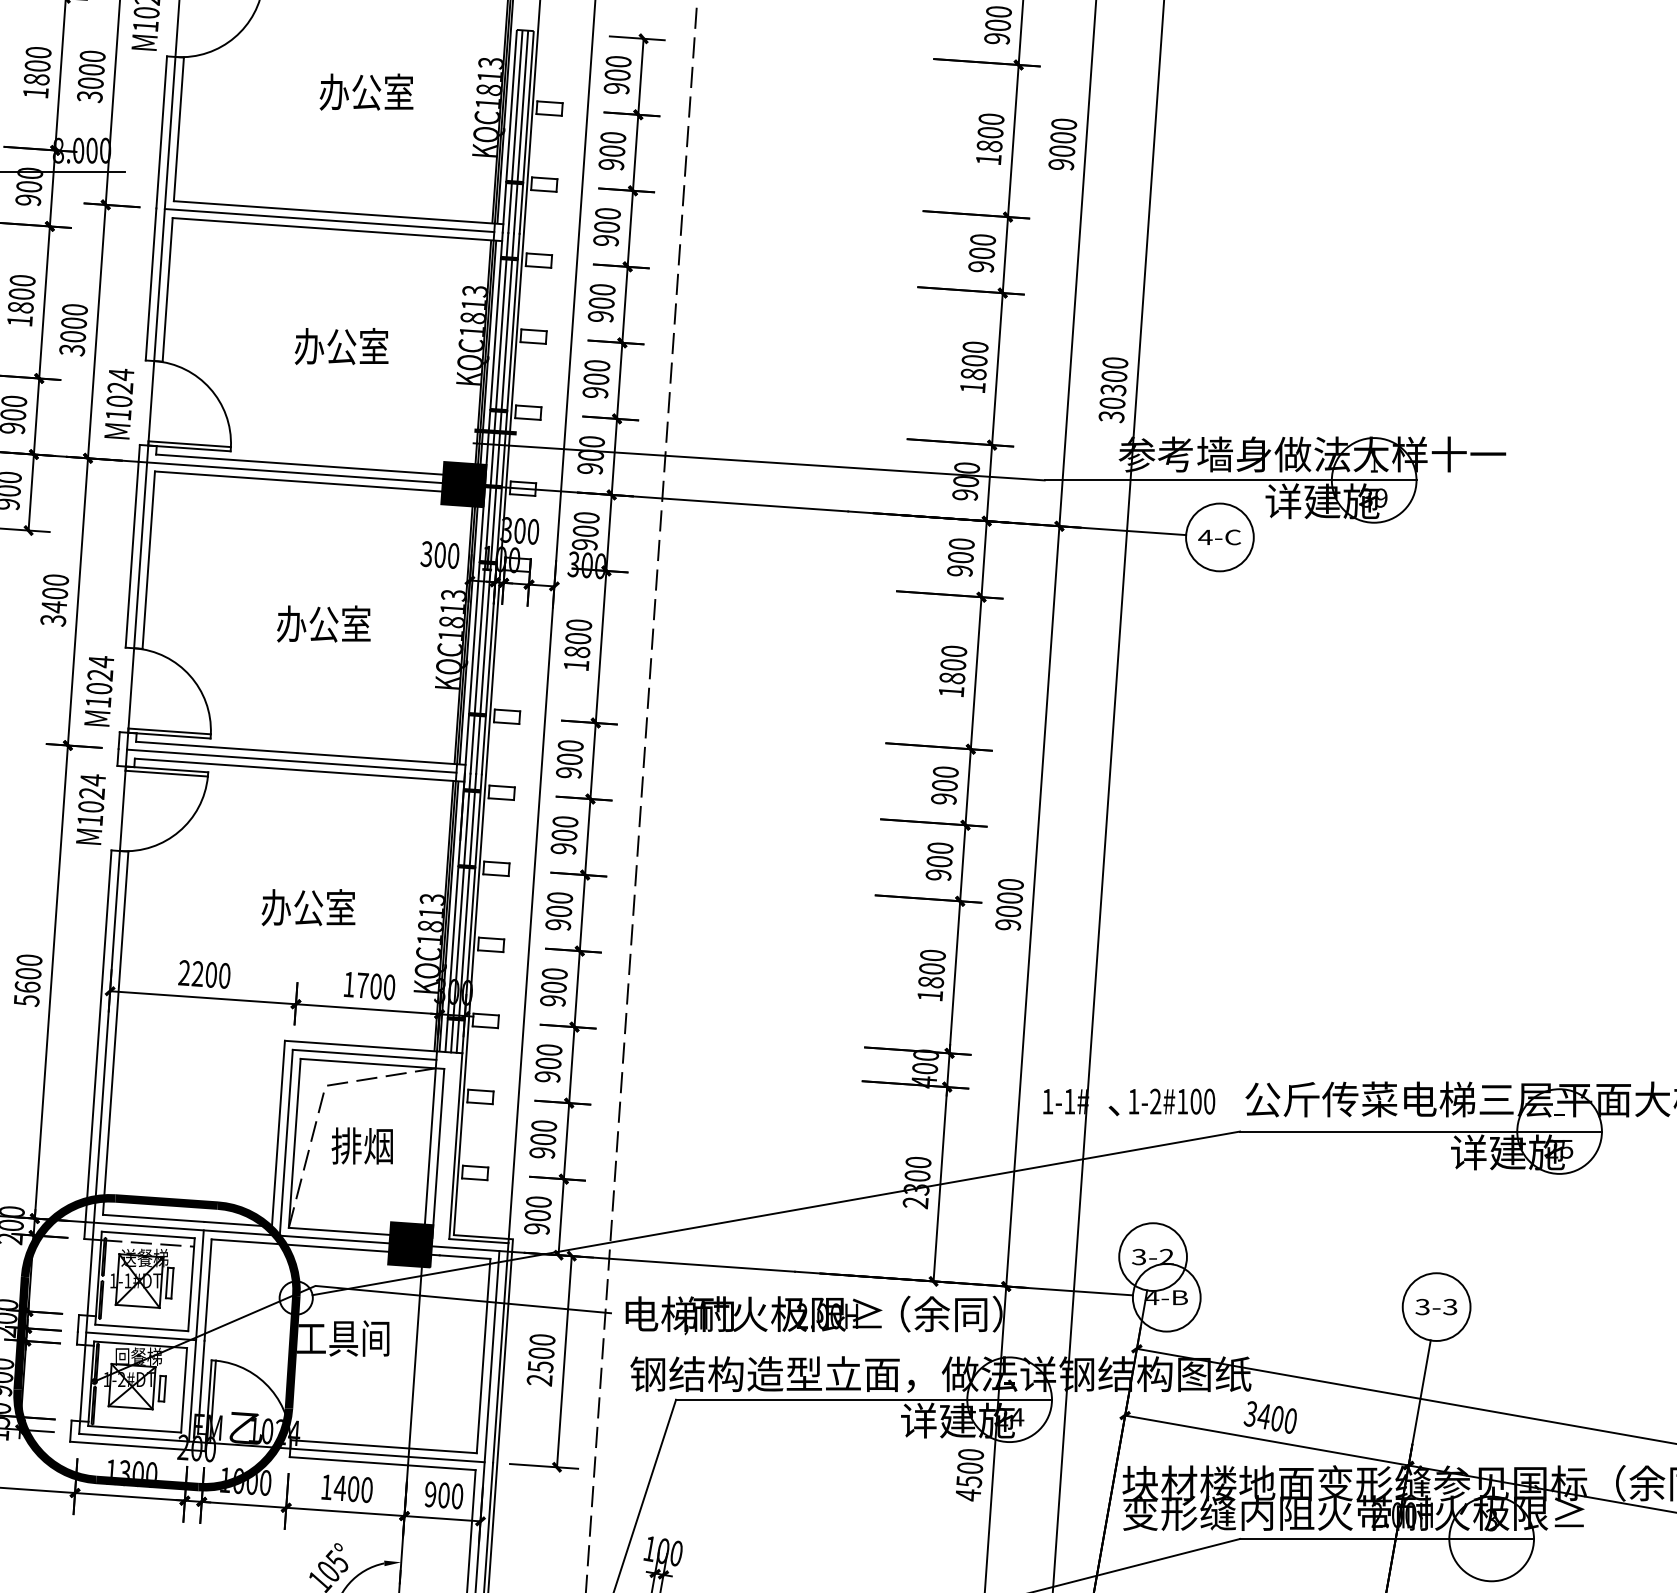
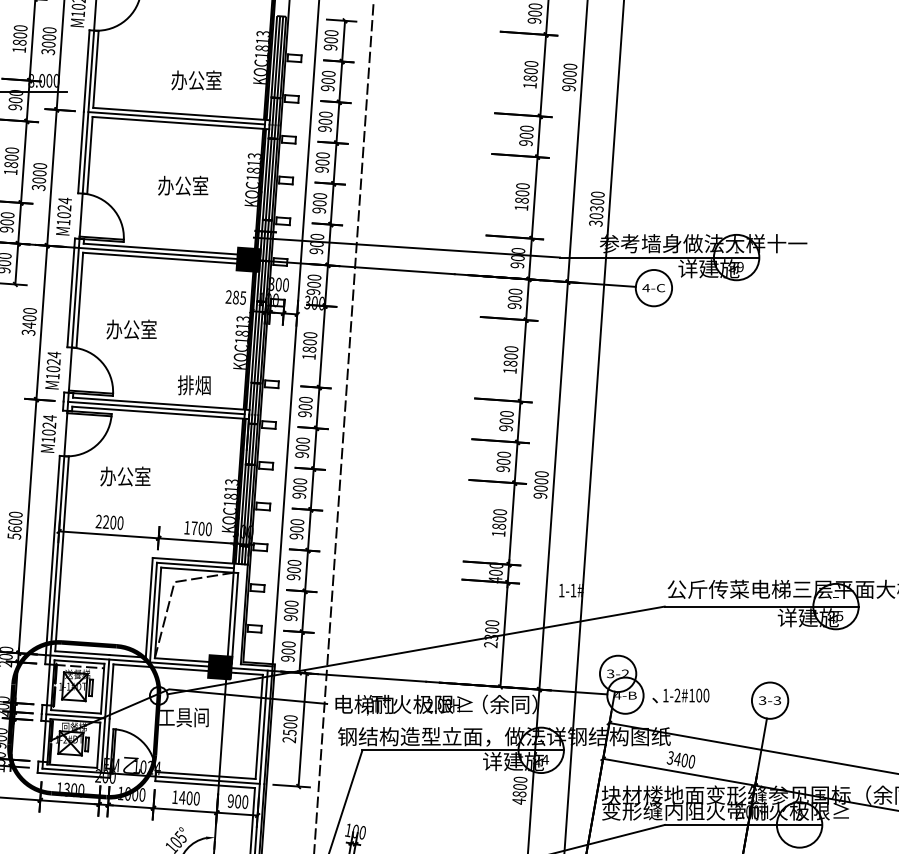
text: (366, 92) -> (196, 80), moved
text: (439, 554) -> (235, 297), 300 -> 285
text: (323, 623) -> (131, 329), moved
text: (308, 907) -> (125, 476), moved
text: (1161, 1101) -> (680, 695), moved
text: (362, 1146) -> (194, 385), moved
text: (969, 1482) -> (519, 794), 4500 -> 4800

